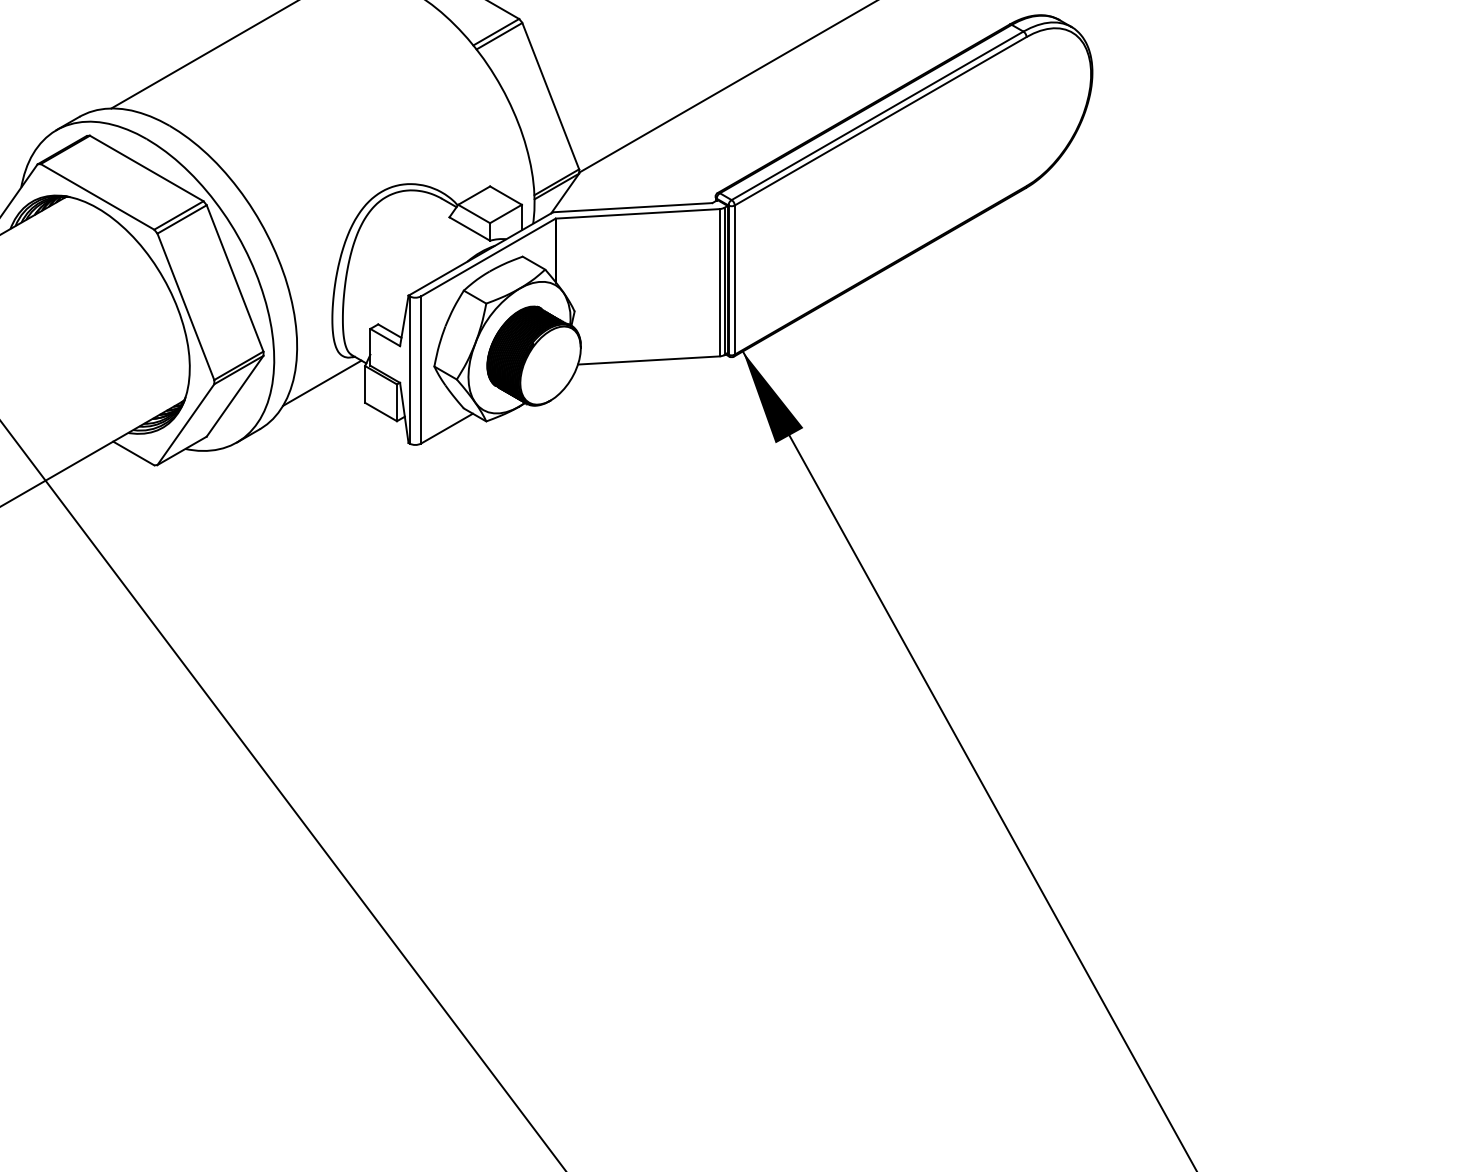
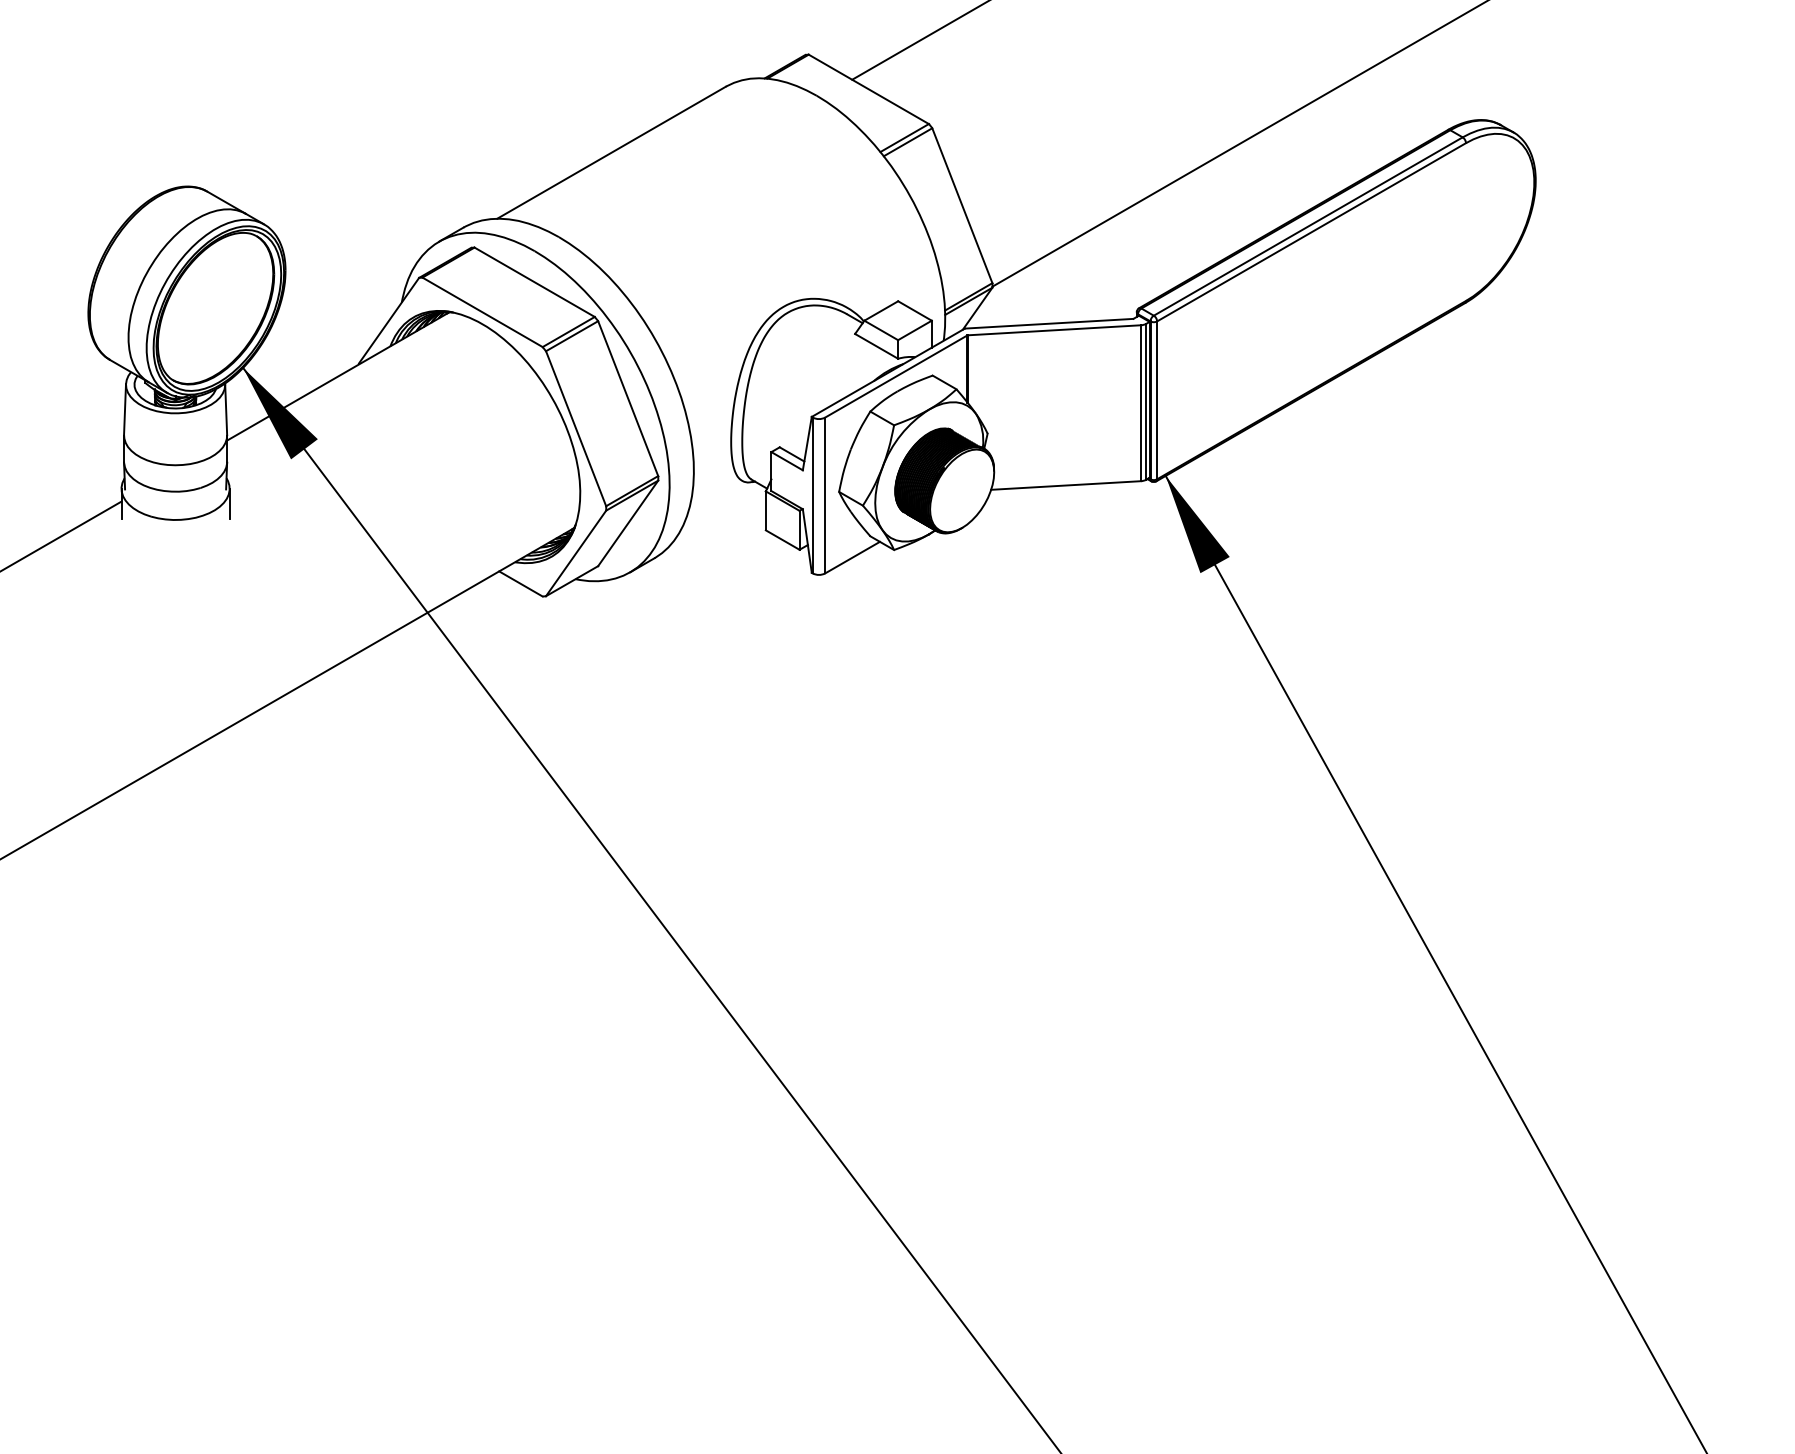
line: (322, 383) -> (720, 509), removed

